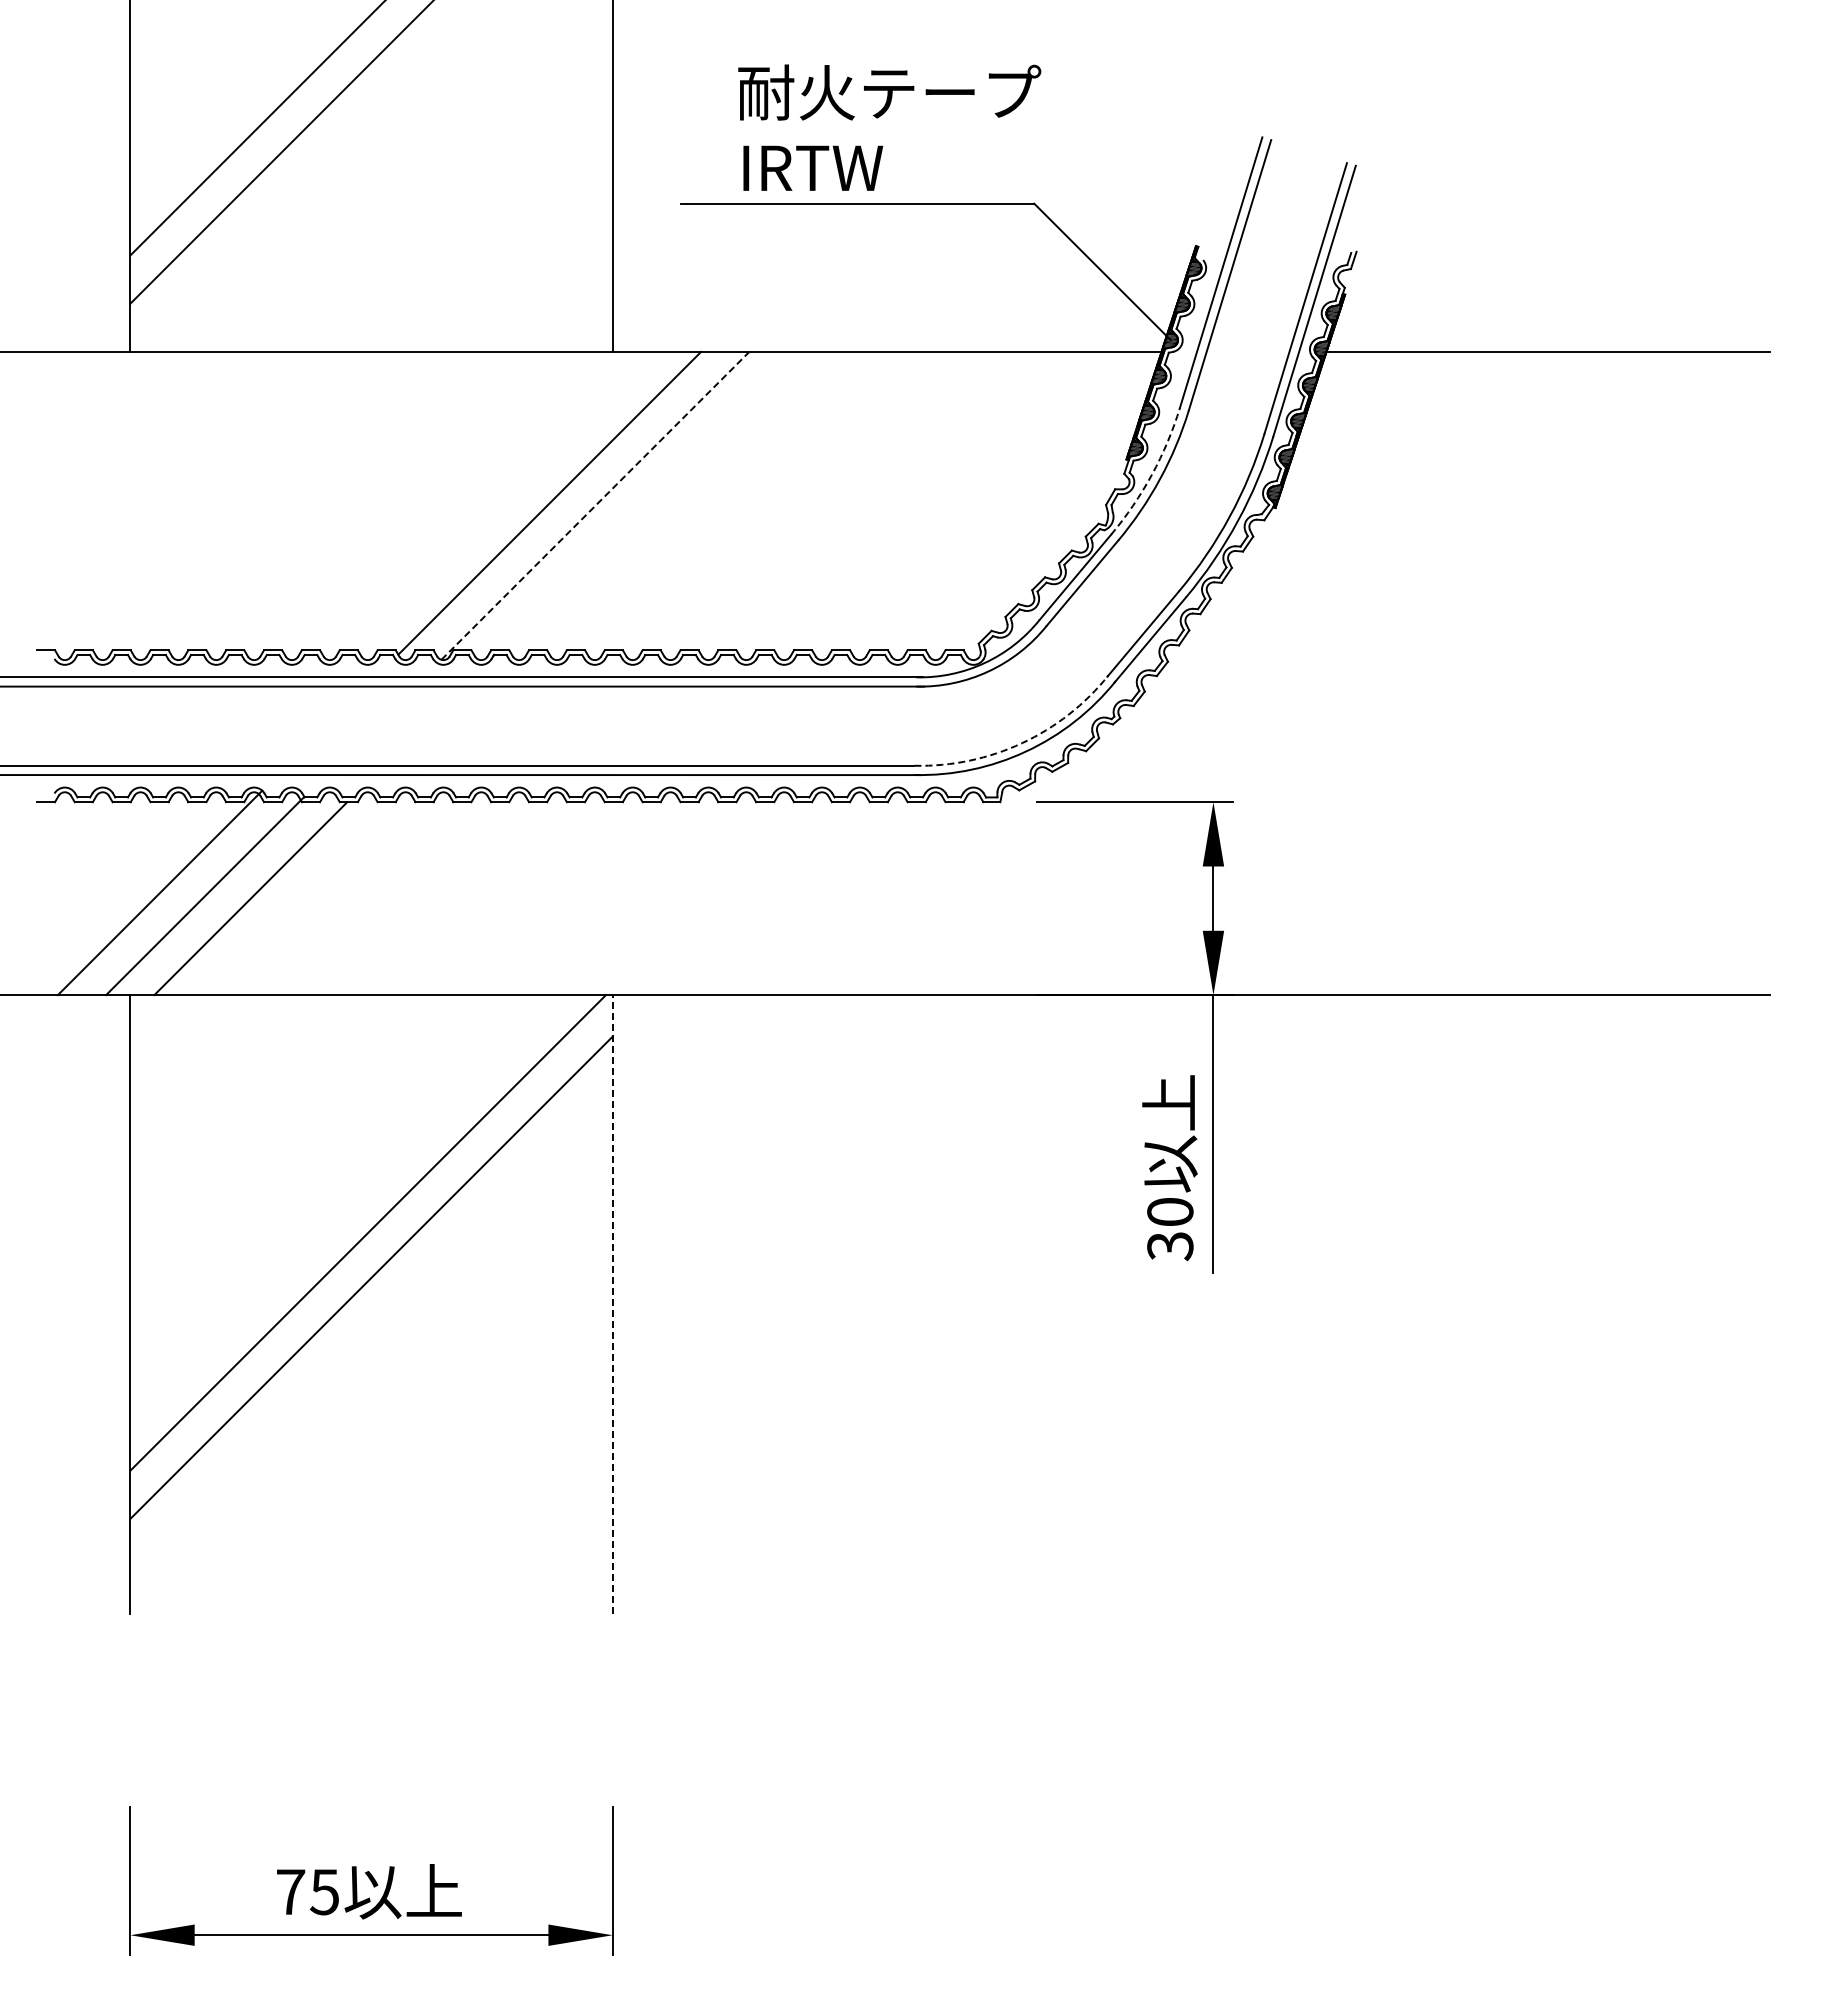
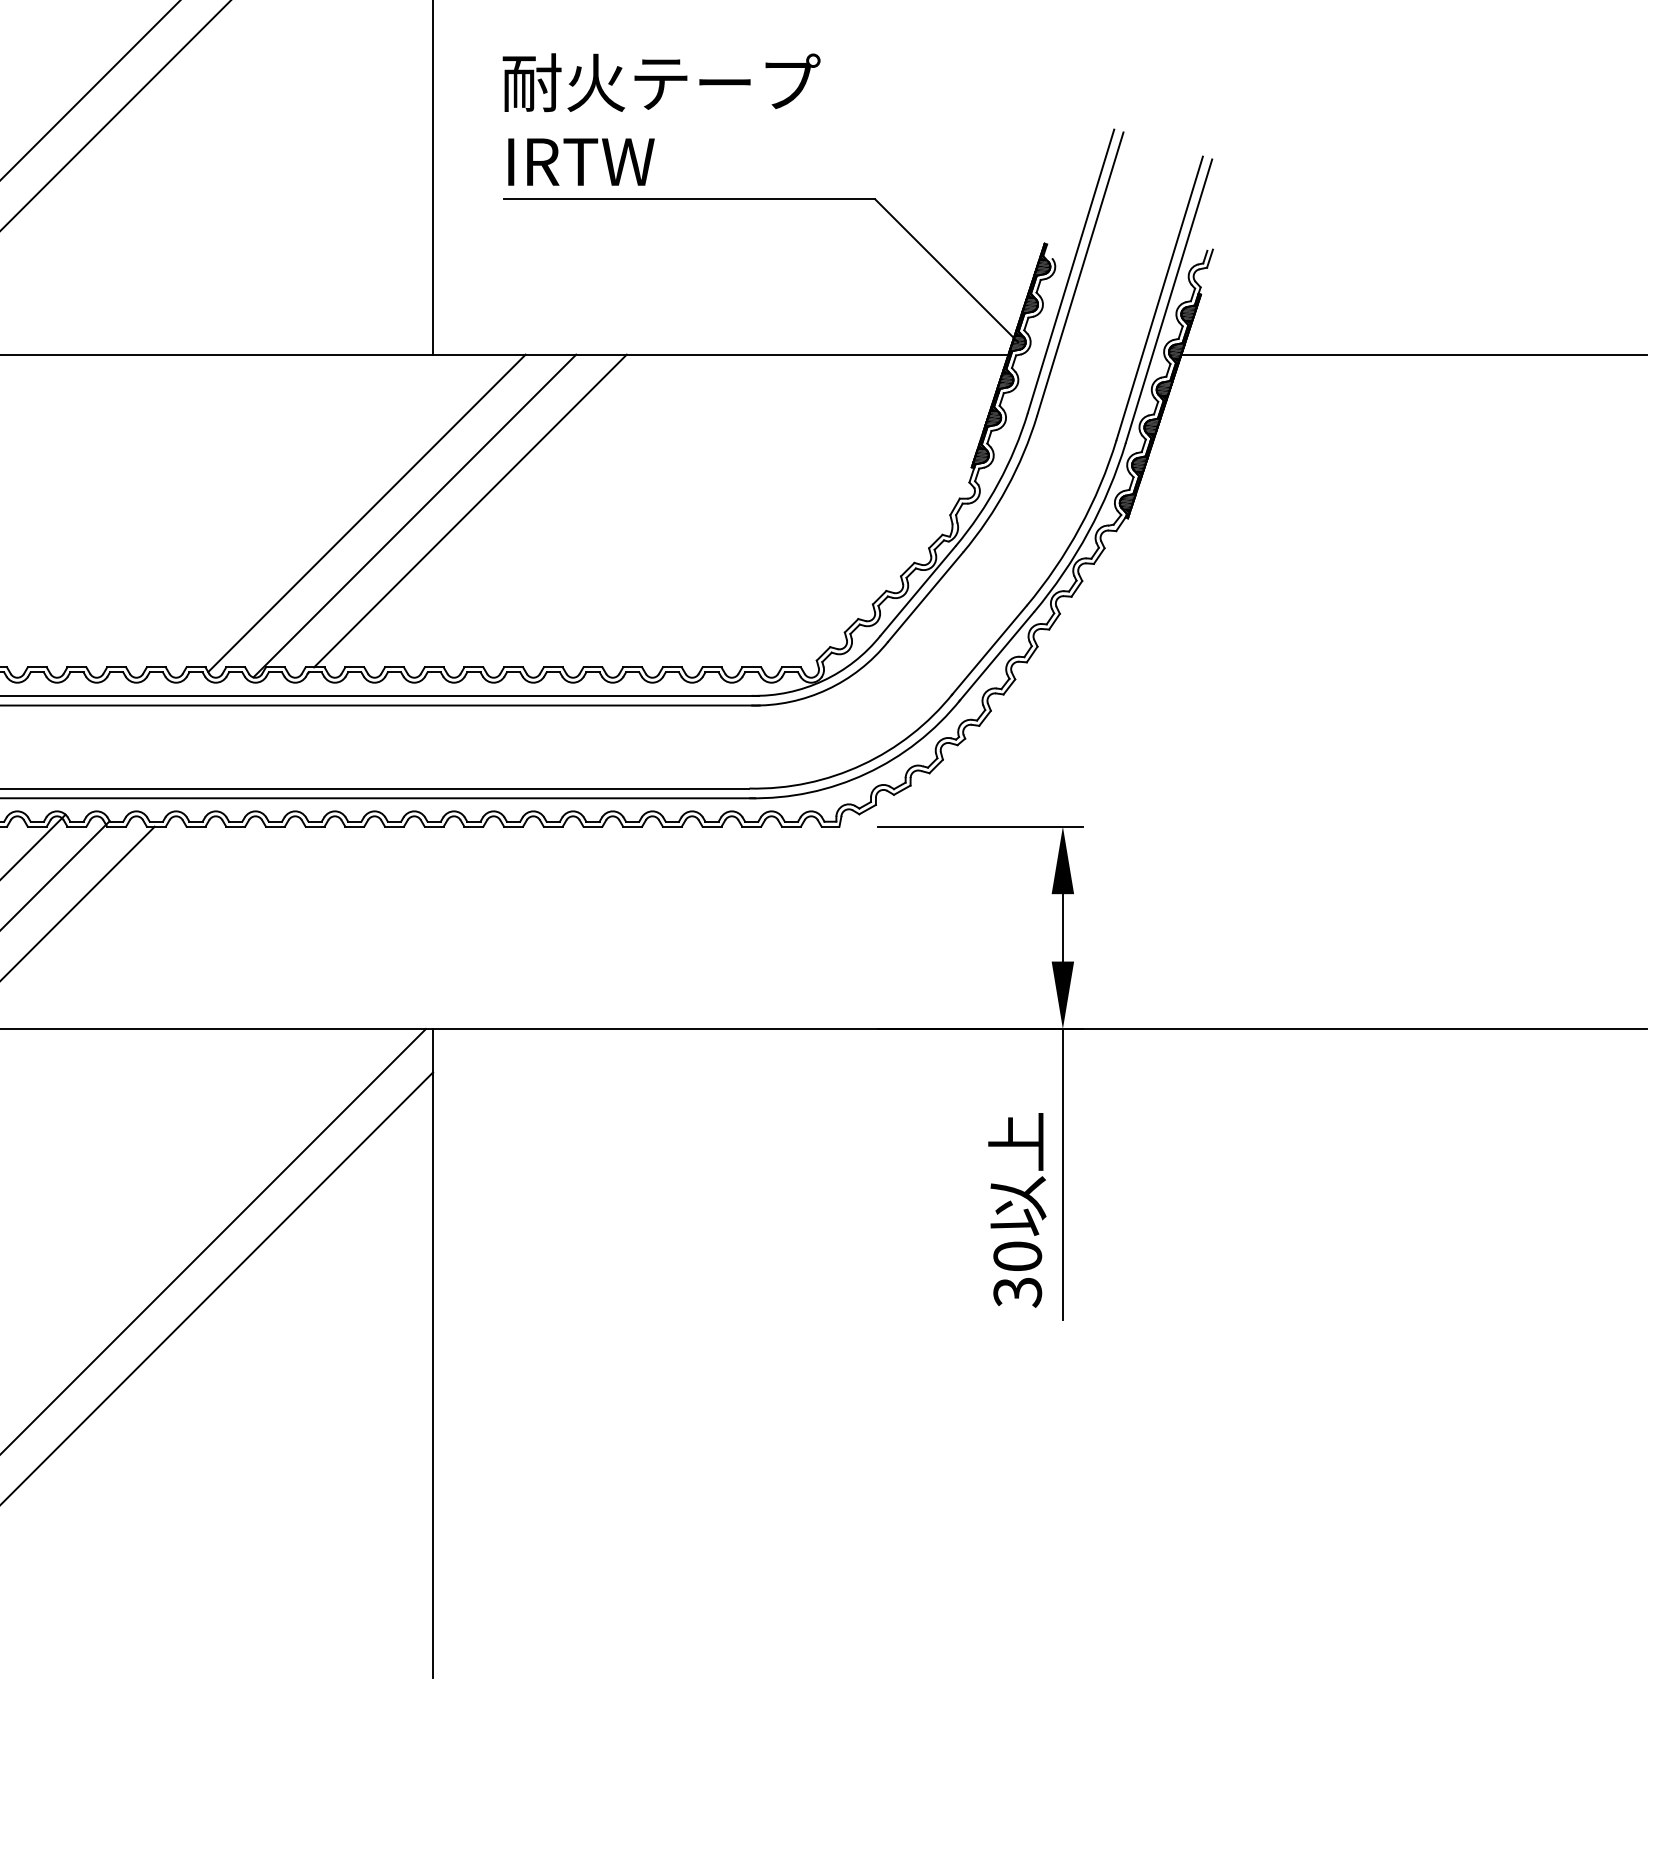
text: (889, 127) -> (661, 119), moved
arc: (1151, 474) -> (997, 483), dashed -> solid
line: (648, 500) -> (470, 510), added
line: (595, 505) -> (414, 515), dashed -> solid
arc: (1022, 743) -> (862, 765), dashed -> solid
line: (612, 1303) -> (432, 1352), dashed -> solid

